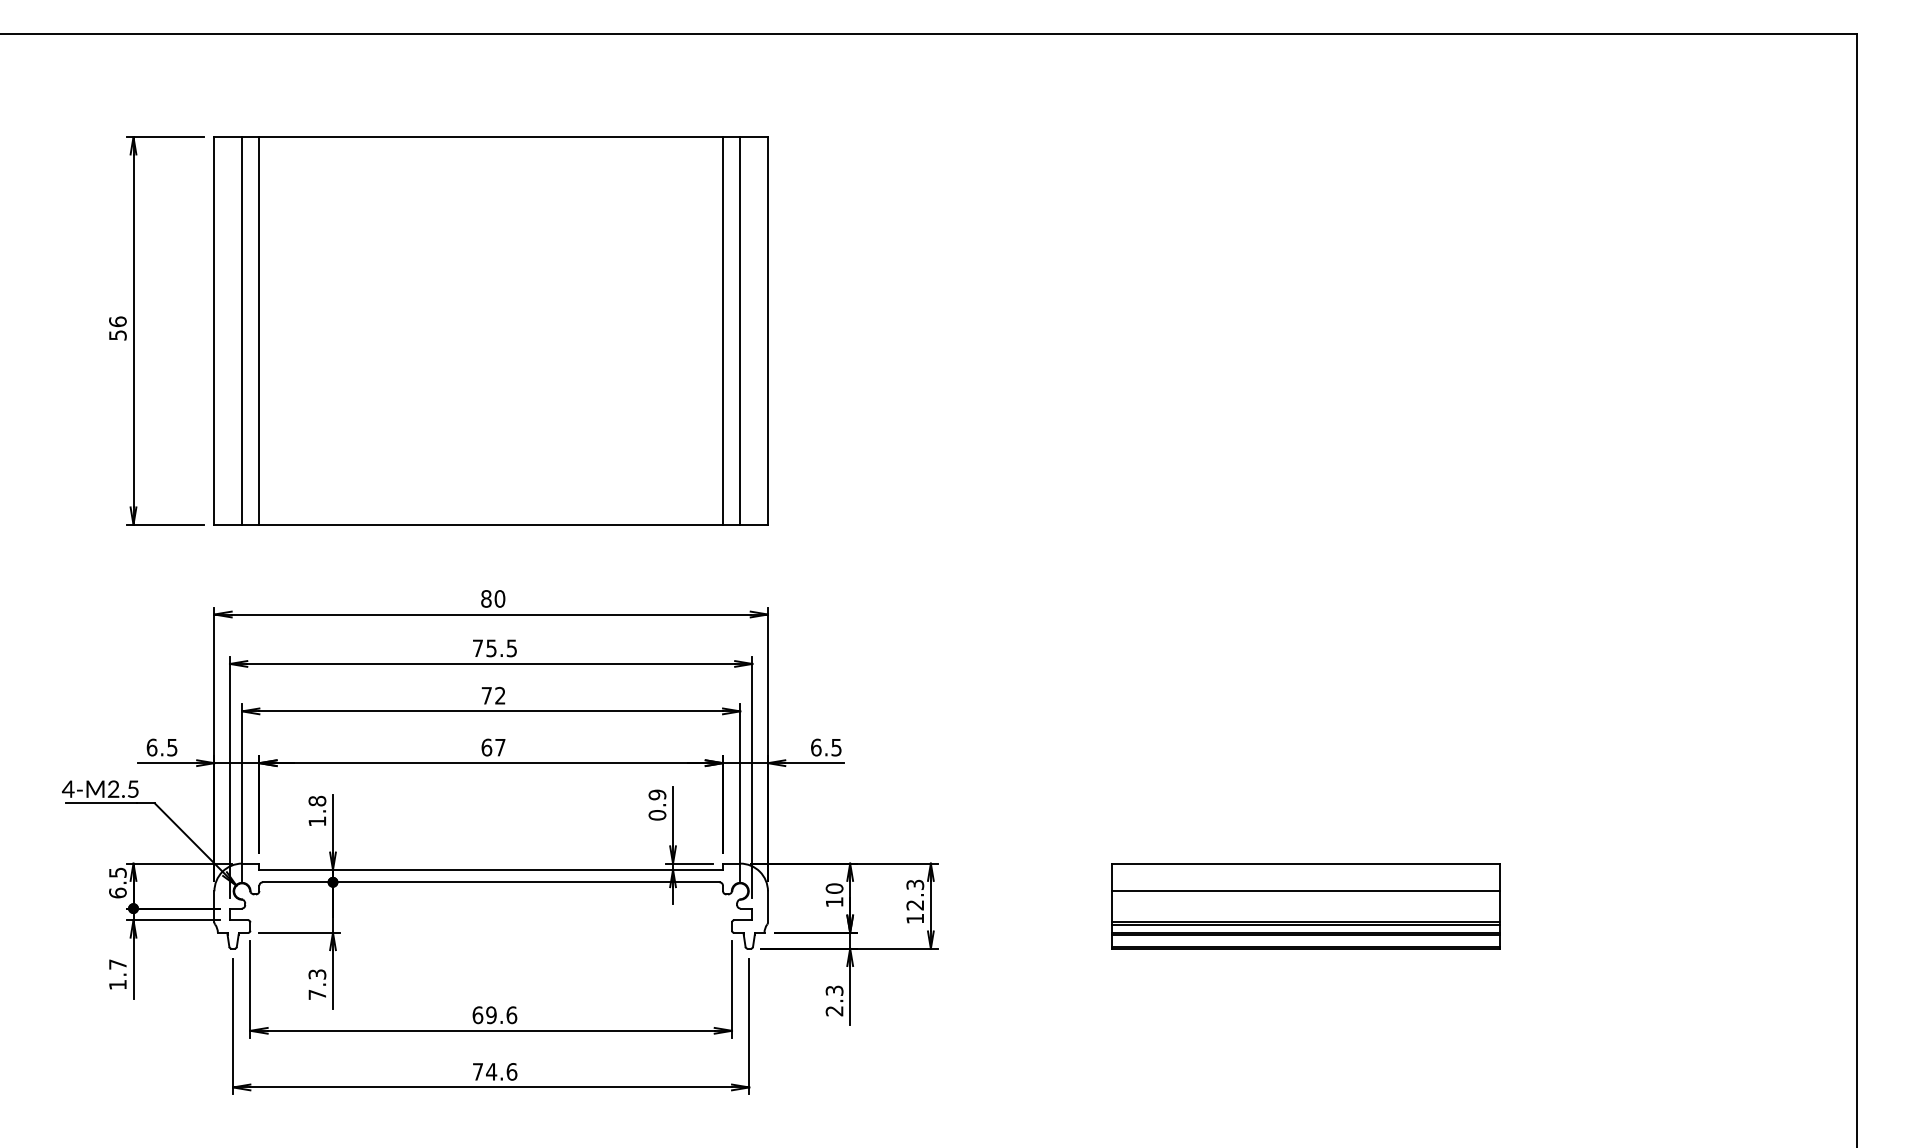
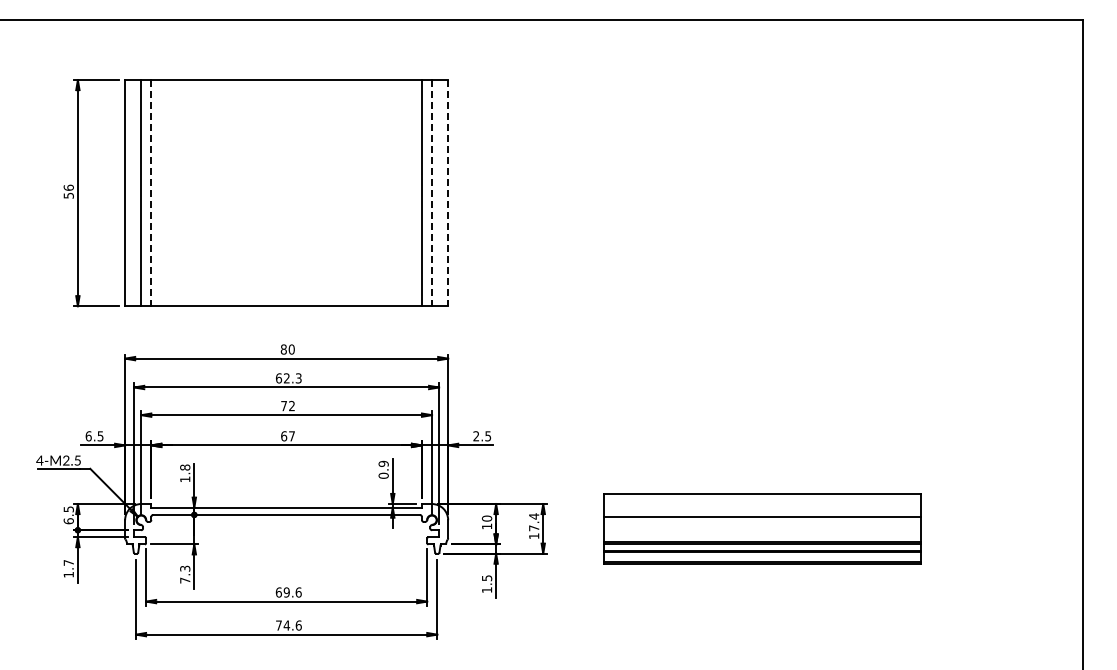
line: (259, 331) -> (151, 193), solid -> dashed
line: (741, 331) -> (432, 193), solid -> dashed
line: (768, 331) -> (448, 193), solid -> dashed
text: (494, 648) -> (288, 378), 75.5 -> 62.3
text: (816, 747) -> (476, 436), 6.5 -> 2.5
text: (915, 895) -> (534, 522), 12.3 -> 17.4
part: (1304, 905) -> (761, 528), size x1.4
text: (833, 1001) -> (486, 584), 2.3 -> 1.5

